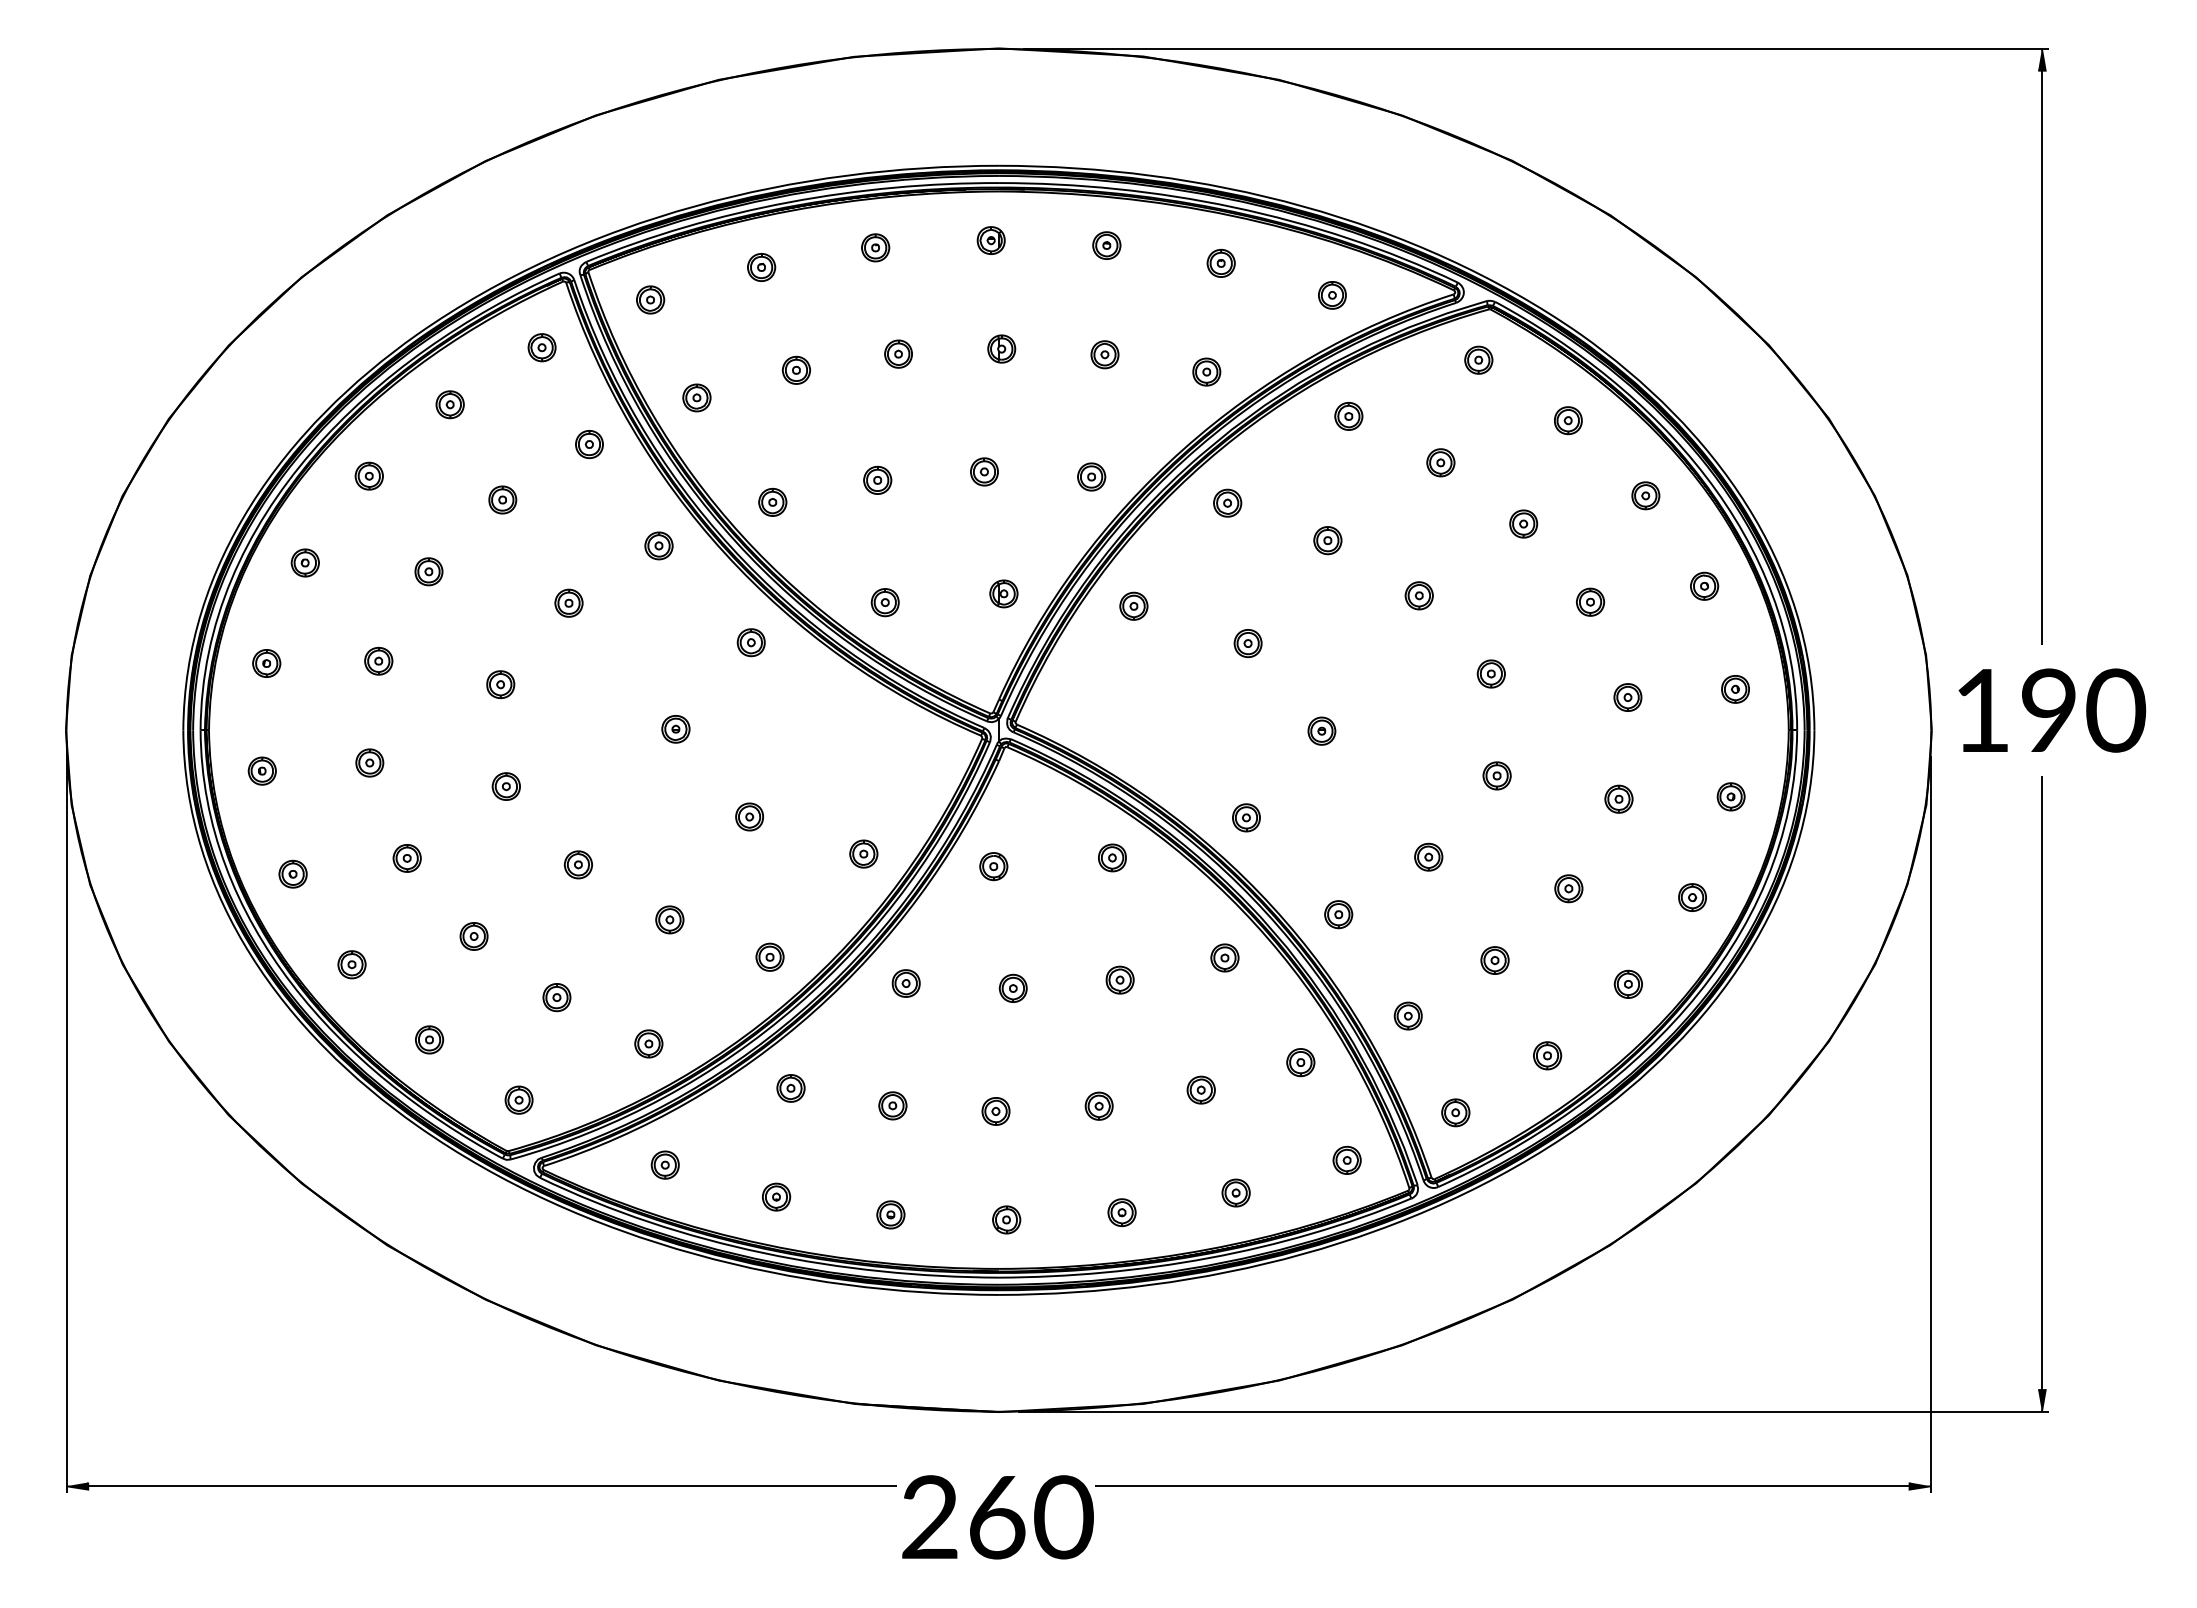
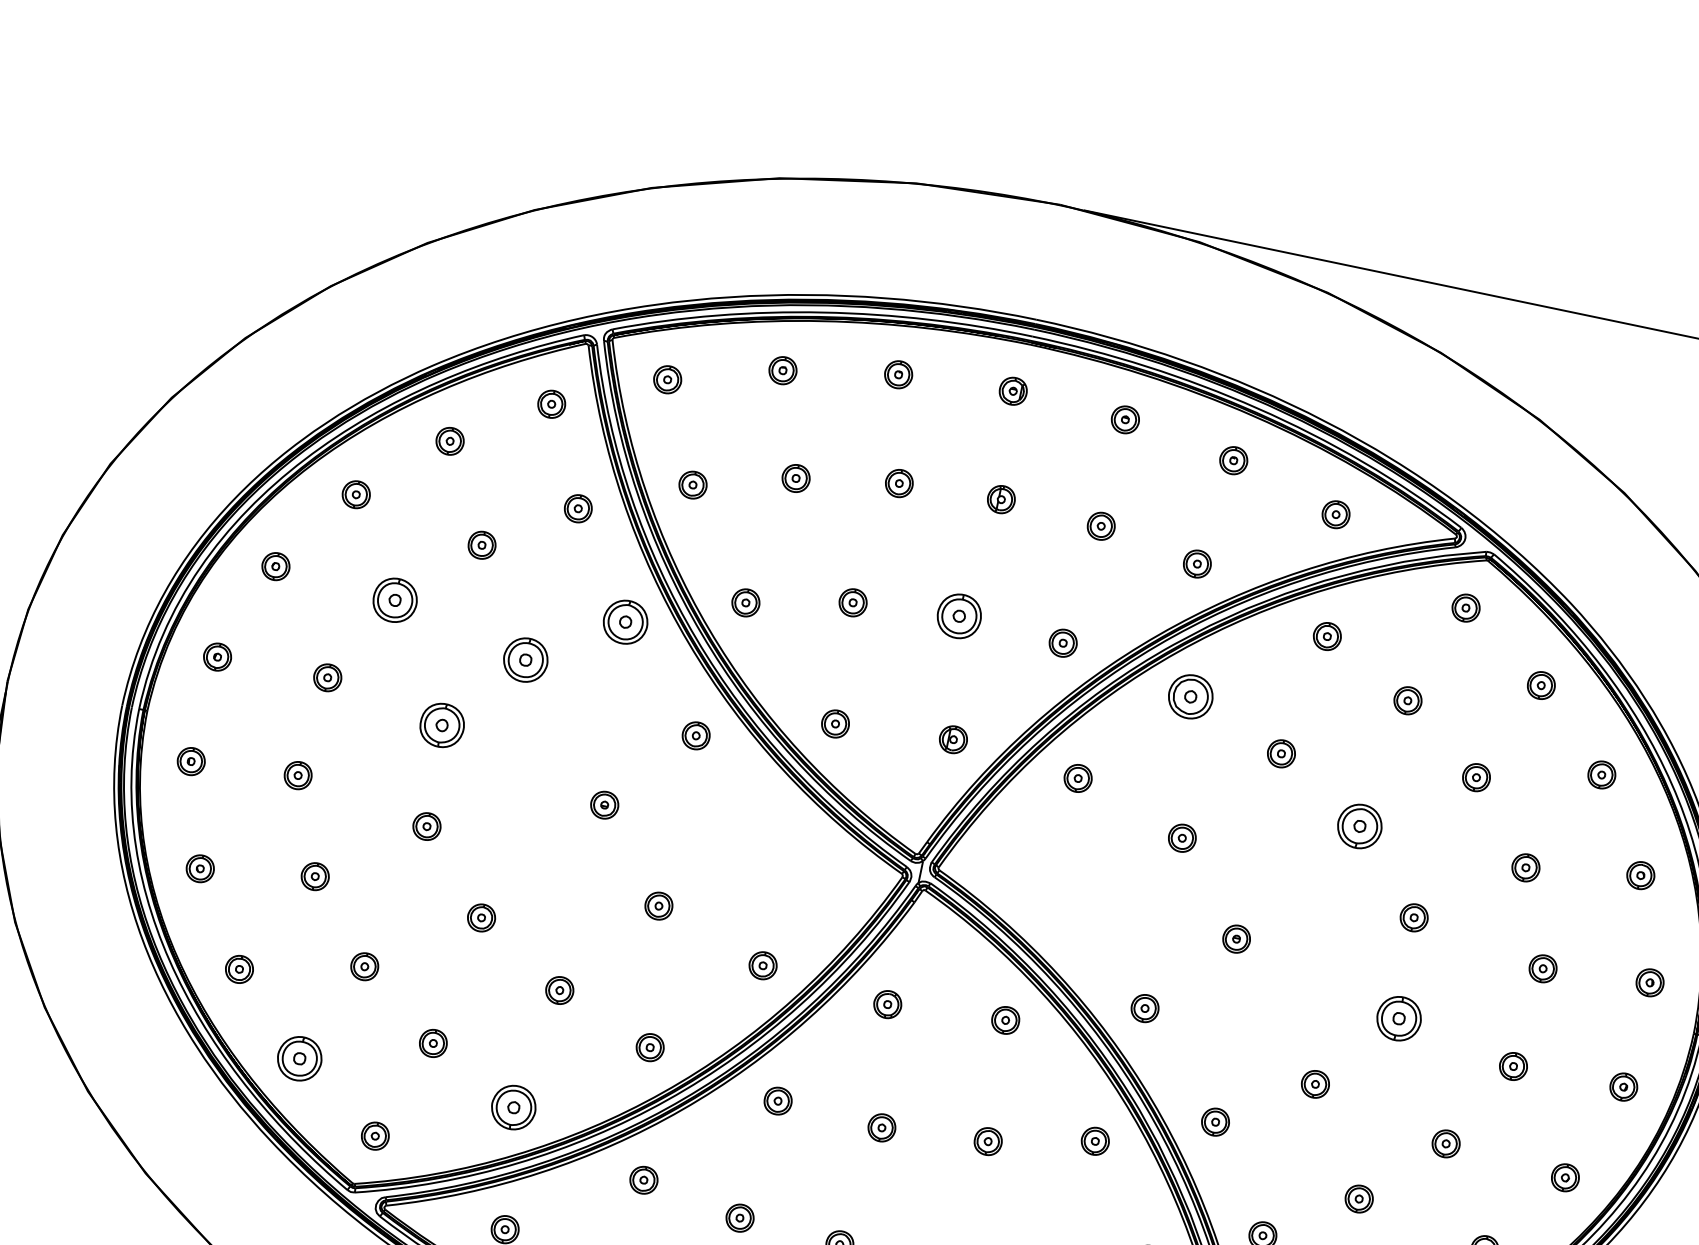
part: (984, 471) -> (959, 615), size x1.6
part: (1227, 502) -> (1190, 695), size x1.6
part: (658, 545) -> (625, 621), size x1.6
part: (428, 571) -> (394, 600), size x1.6
part: (1418, 595) -> (1358, 826), size x1.6
part: (568, 602) -> (525, 659), size x1.6
part: (500, 684) -> (442, 725), size x1.6
part: (1496, 775) -> (1398, 1018), size x1.6
part: (429, 1039) -> (300, 1058), size x1.6
part: (648, 1043) -> (513, 1107), size x1.6

